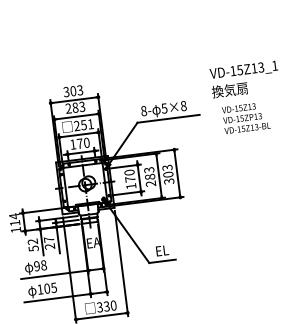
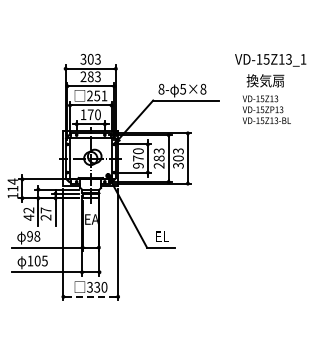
text: (229, 89) -> (265, 80), moved
text: (131, 186) -> (138, 165), 170 -> 970
text: (33, 248) -> (28, 217), 52 -> 42
line: (102, 315) -> (91, 296), solid -> dashed

